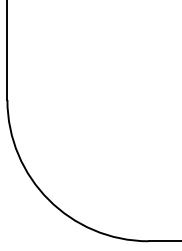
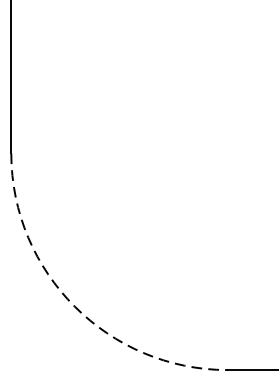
arc: (48, 199) -> (74, 306), solid -> dashed

